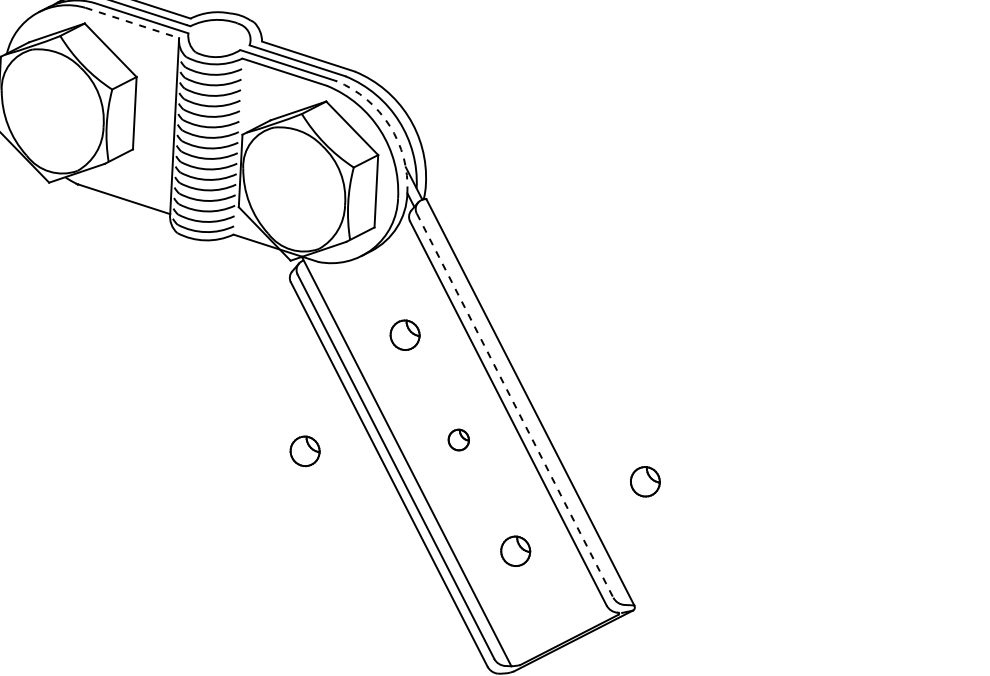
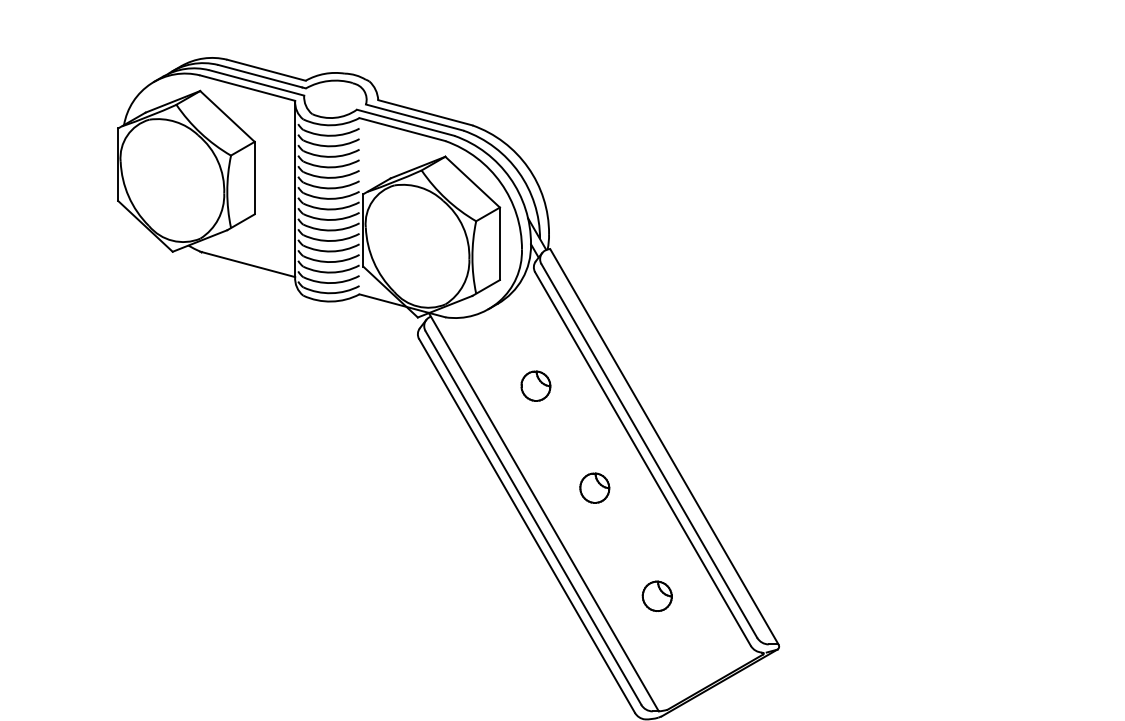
line: (133, 23) -> (248, 88), dashed -> solid
arc: (390, 125) -> (510, 177), dashed -> solid
line: (515, 406) -> (649, 451), dashed -> solid
part: (458, 439) -> (594, 487), size x1.43
part: (304, 450) -> (441, 506), removed
part: (644, 480) -> (782, 519), removed

